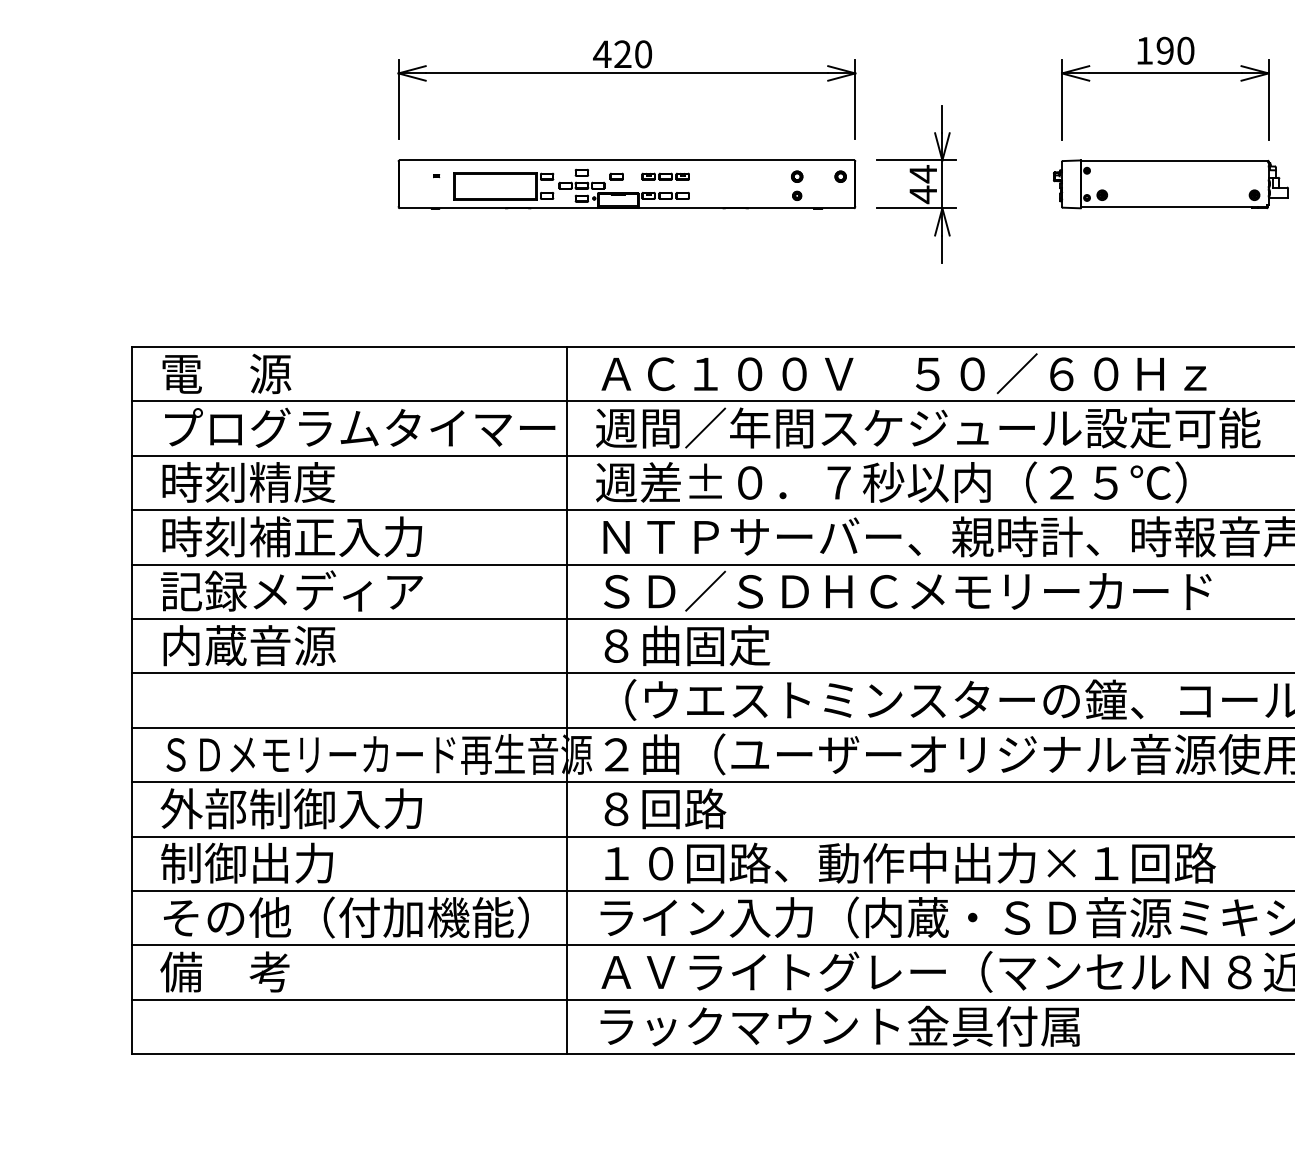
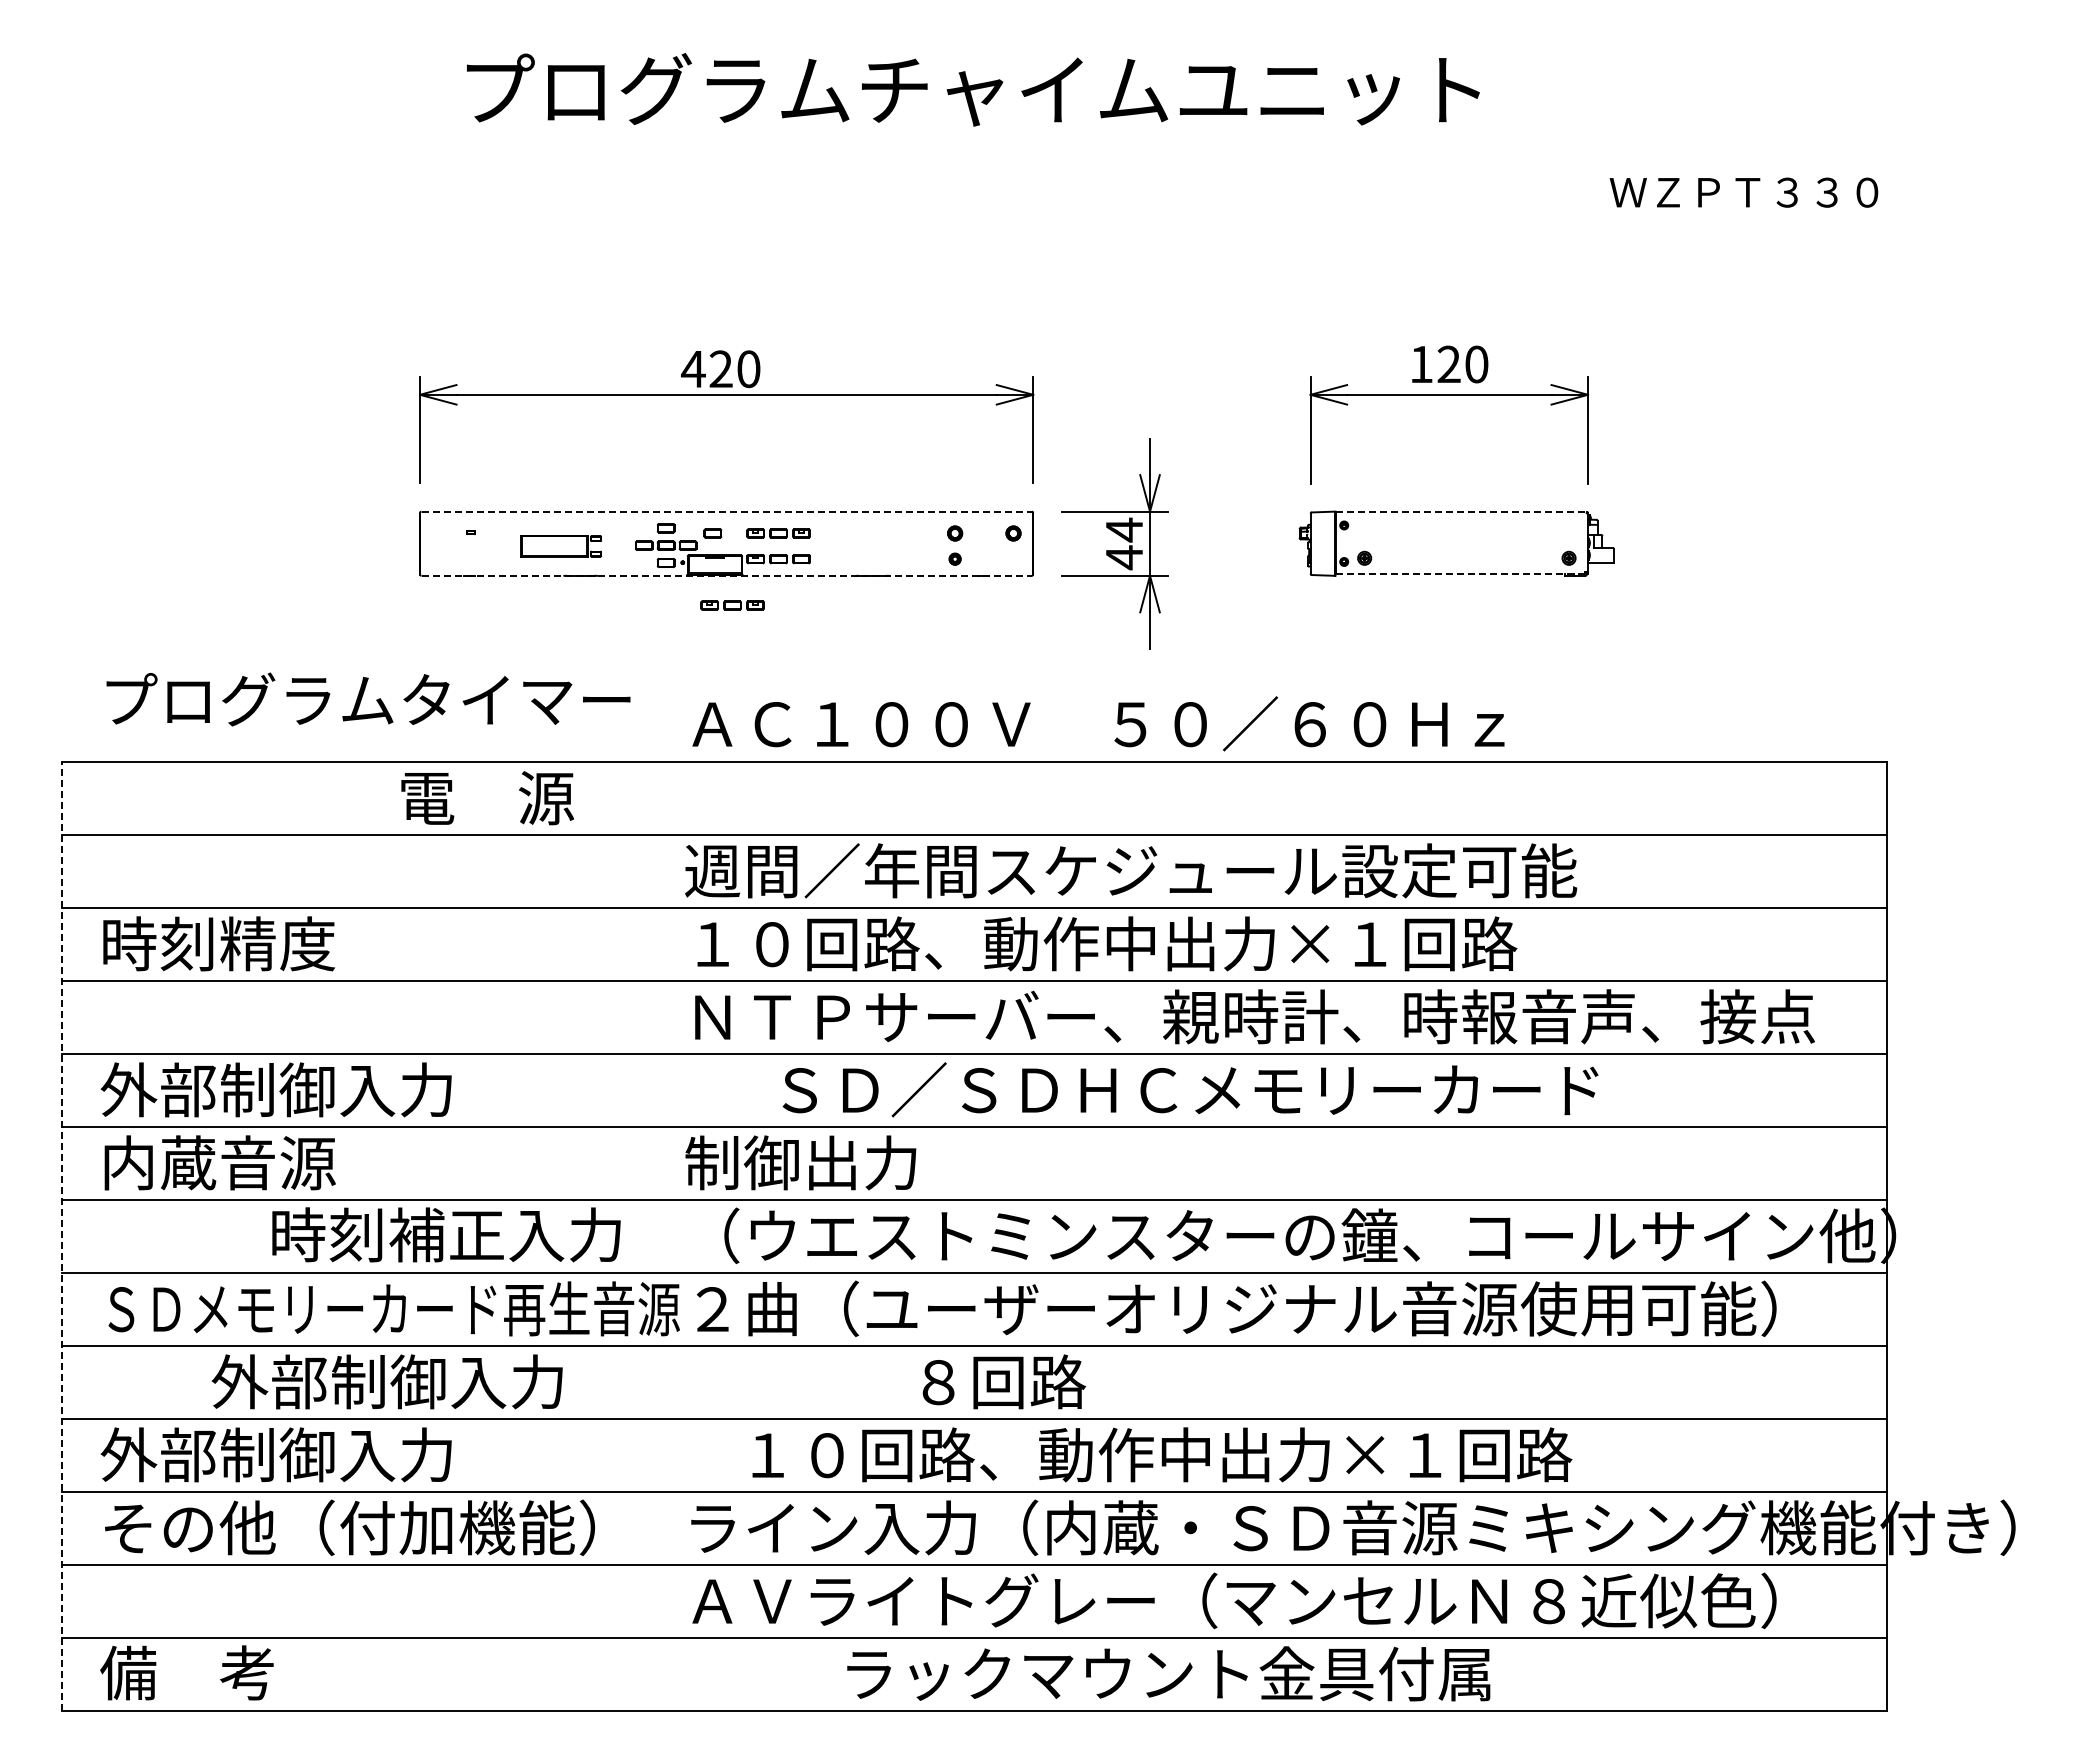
text: (1164, 50) -> (1448, 364), 190 -> 120
line: (627, 160) -> (727, 511), solid -> dashed
line: (1174, 160) -> (1461, 511), solid -> dashed
part: (503, 186) -> (560, 546), size x0.6
line: (1173, 207) -> (1460, 574), solid -> dashed
line: (627, 208) -> (727, 575), solid -> dashed
part: (631, 230) -> (732, 605), added
text: (904, 373) -> (1098, 723), moved
text: (226, 374) -> (487, 798), moved
text: (360, 427) -> (368, 699), moved
text: (906, 482) -> (1101, 943), 週差±０．７秒以内（２５℃） -> １０回路、動作中出力×１回路
text: (292, 536) -> (446, 1234), moved
text: (291, 590) -> (276, 1089), 記録メディア -> 外部制御入力
text: (907, 590) -> (1190, 1089), moved
text: (683, 645) -> (802, 1162), ８曲固定 -> 制御出力
line: (132, 700) -> (62, 1236), solid -> dashed
line: (567, 700) -> (646, 1236), removed
text: (290, 808) -> (386, 1381), moved
text: (665, 808) -> (1004, 1381), moved
text: (290, 862) -> (275, 1454), 制御出力 -> 外部制御入力
text: (910, 862) -> (1162, 1454), moved
text: (224, 971) -> (186, 1672), moved
text: (839, 1026) -> (1168, 1673), moved

